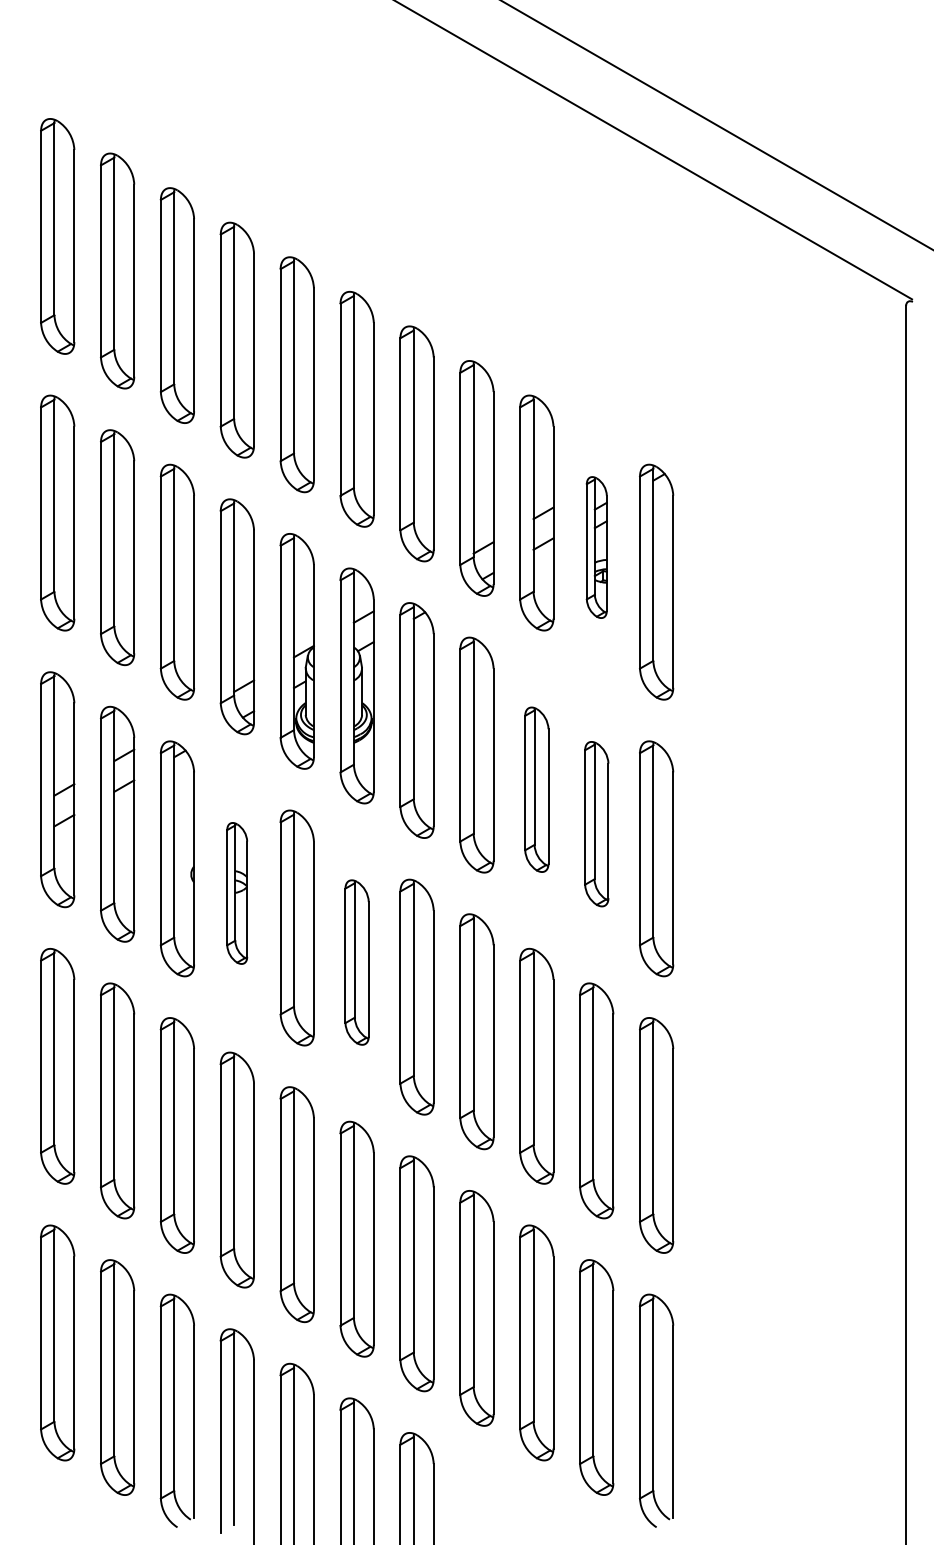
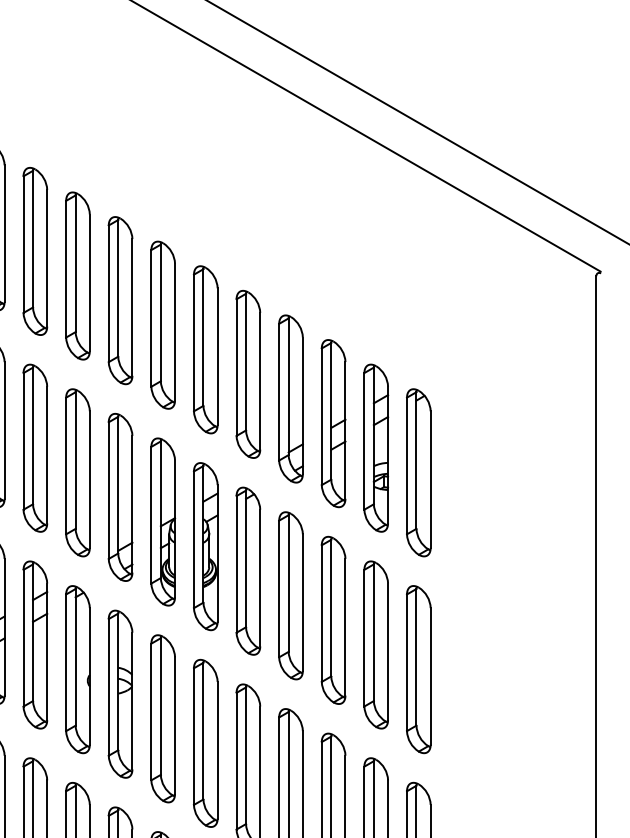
part: (596, 547) -> (376, 448), size x1.67
part: (536, 789) -> (333, 620), size x1.43
part: (596, 823) -> (376, 644), size x1.43
part: (236, 893) -> (119, 694), size x1.67
part: (356, 962) -> (205, 743), size x1.43

